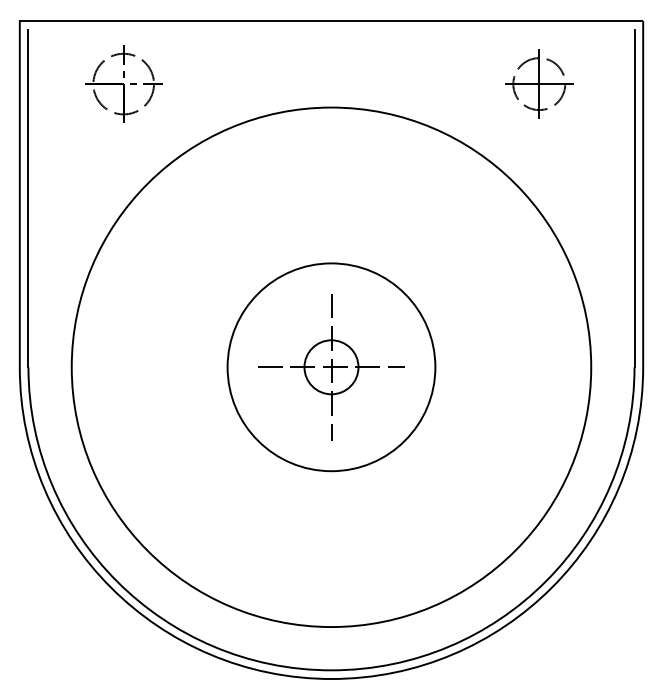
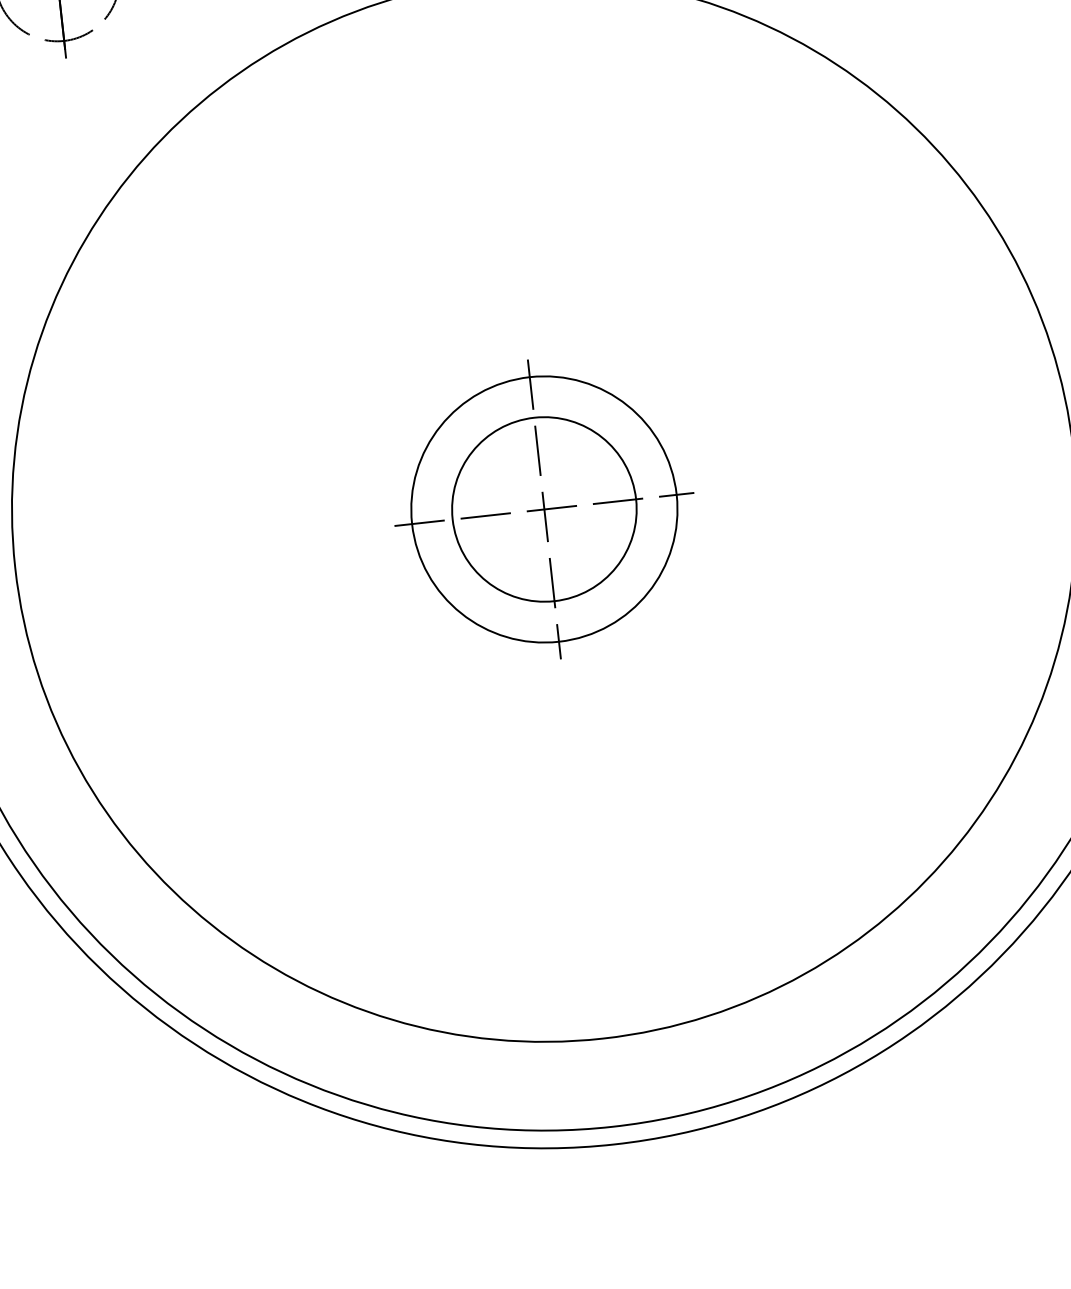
circle: (331, 367) -> (544, 509), size x0.62
circle: (331, 367) -> (544, 509), size x1.67

